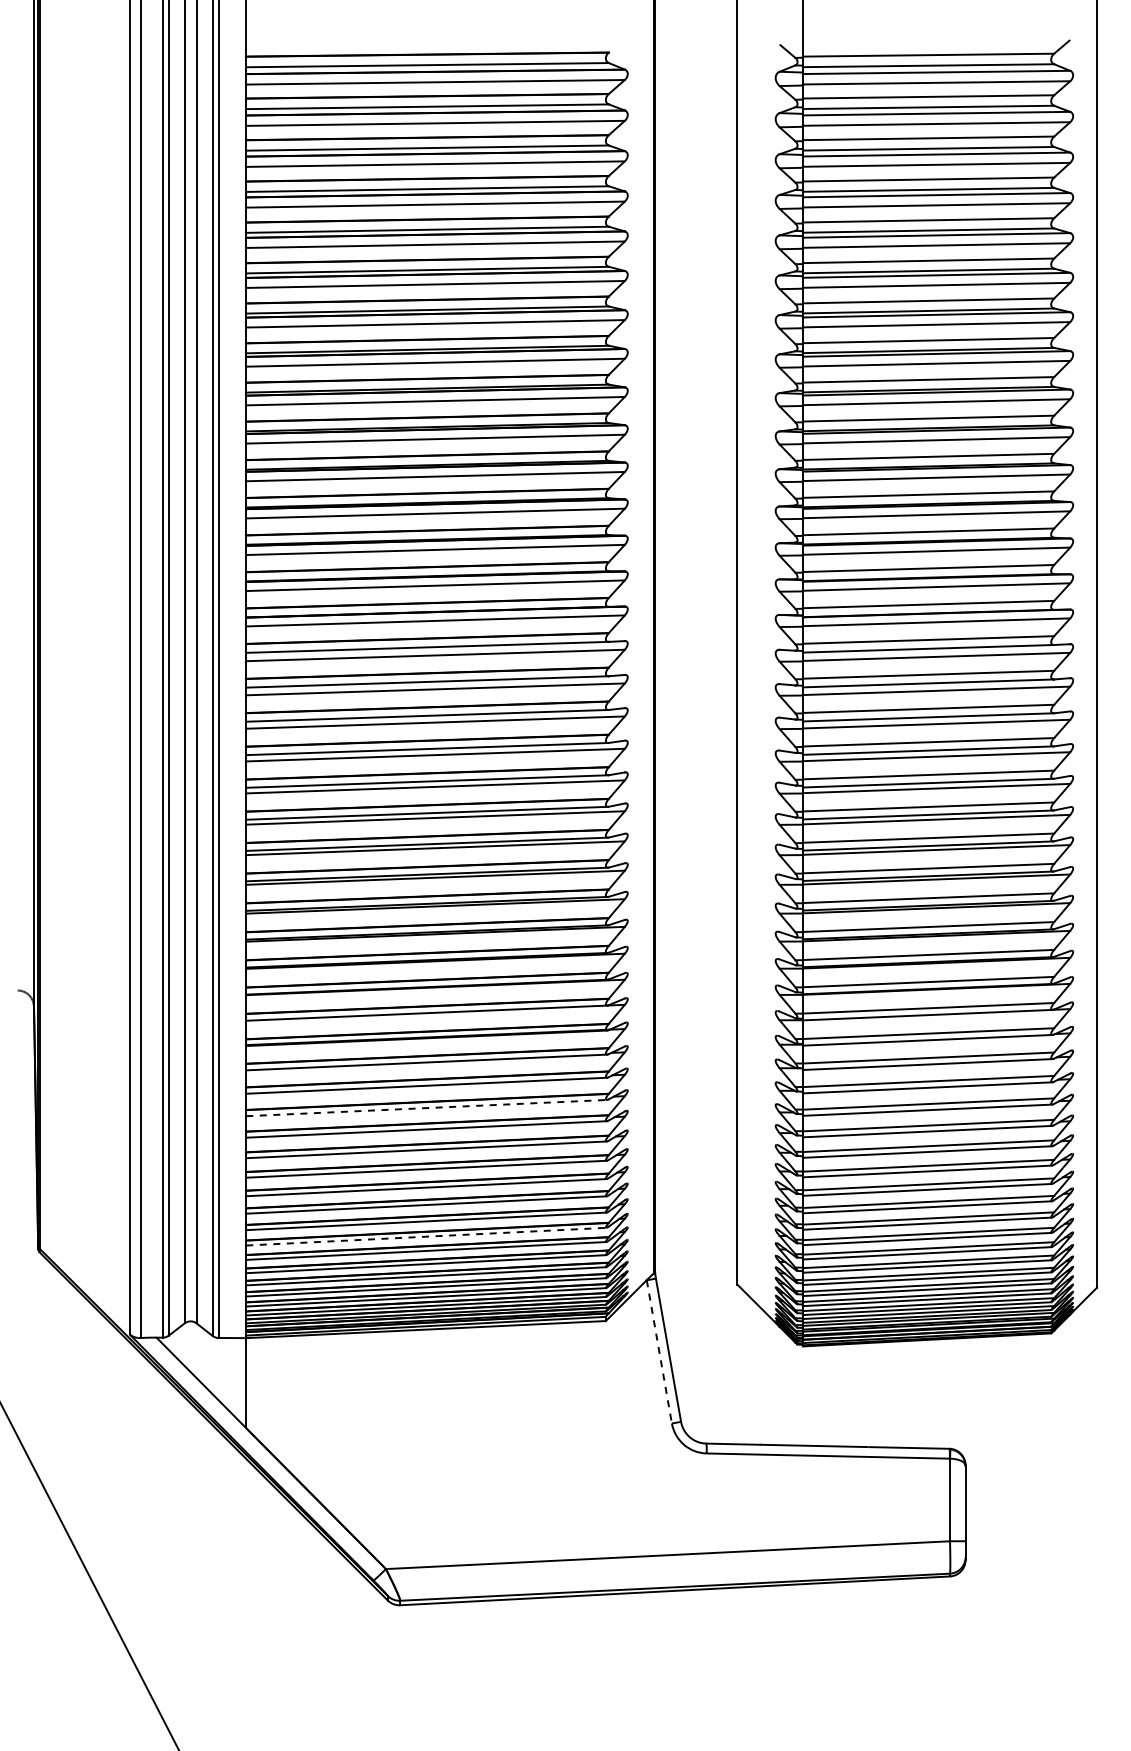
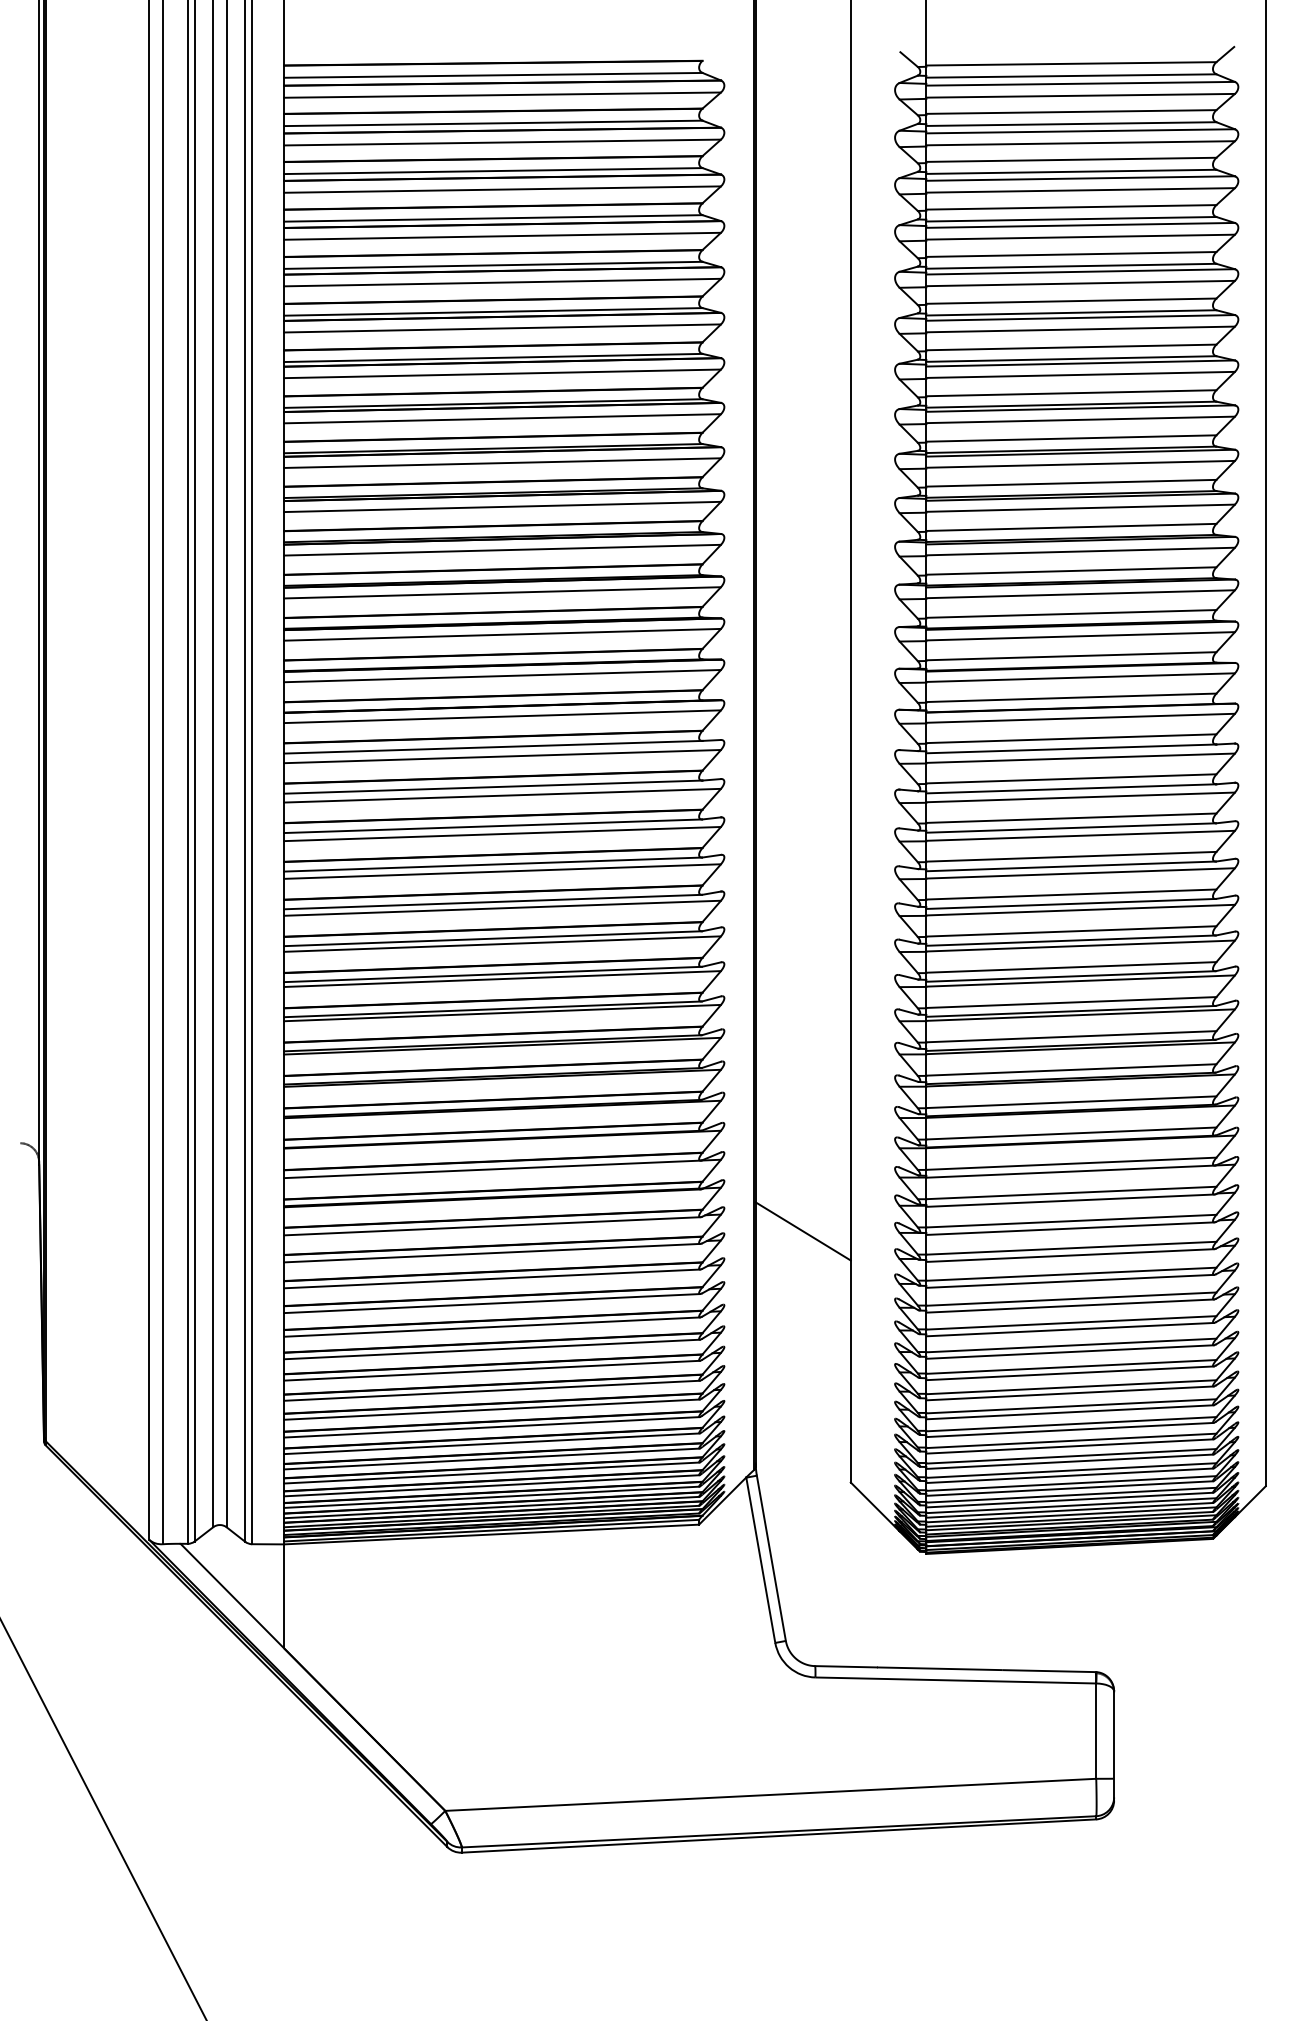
line: (695, 1066) -> (802, 1230), added
line: (427, 1108) -> (493, 1279), dashed -> solid
line: (426, 1236) -> (492, 1427), dashed -> solid
line: (659, 1351) -> (760, 1559), dashed -> solid

